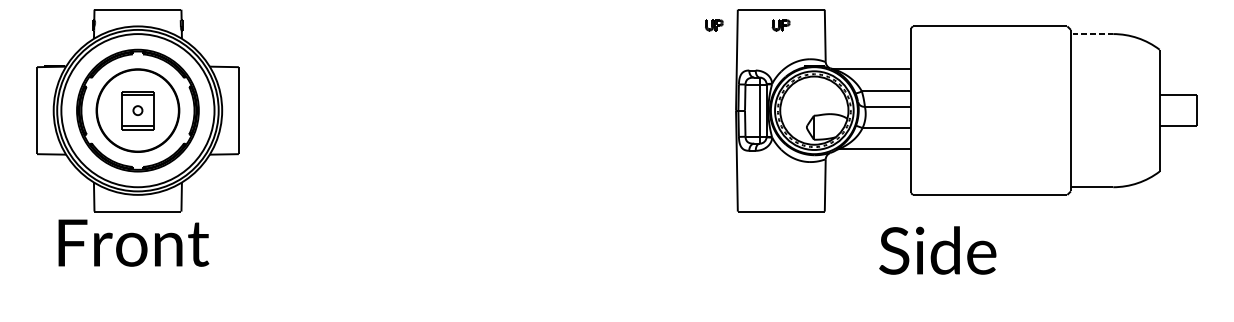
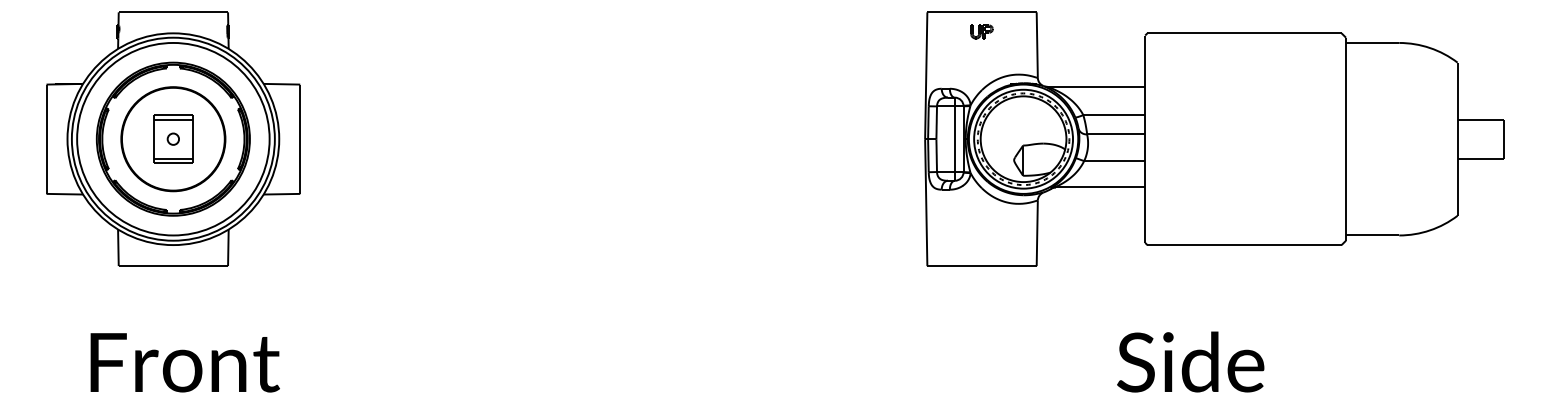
part: (714, 24) -> (897, 31), removed
line: (1091, 33) -> (1372, 42), dashed -> solid
text: (133, 242) -> (184, 362), moved
text: (937, 250) -> (1190, 361), moved

